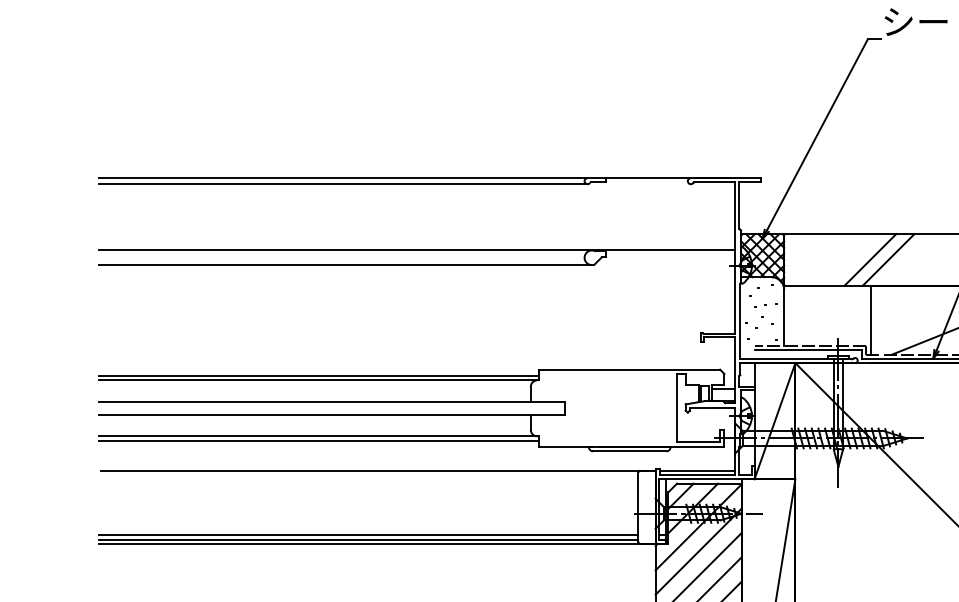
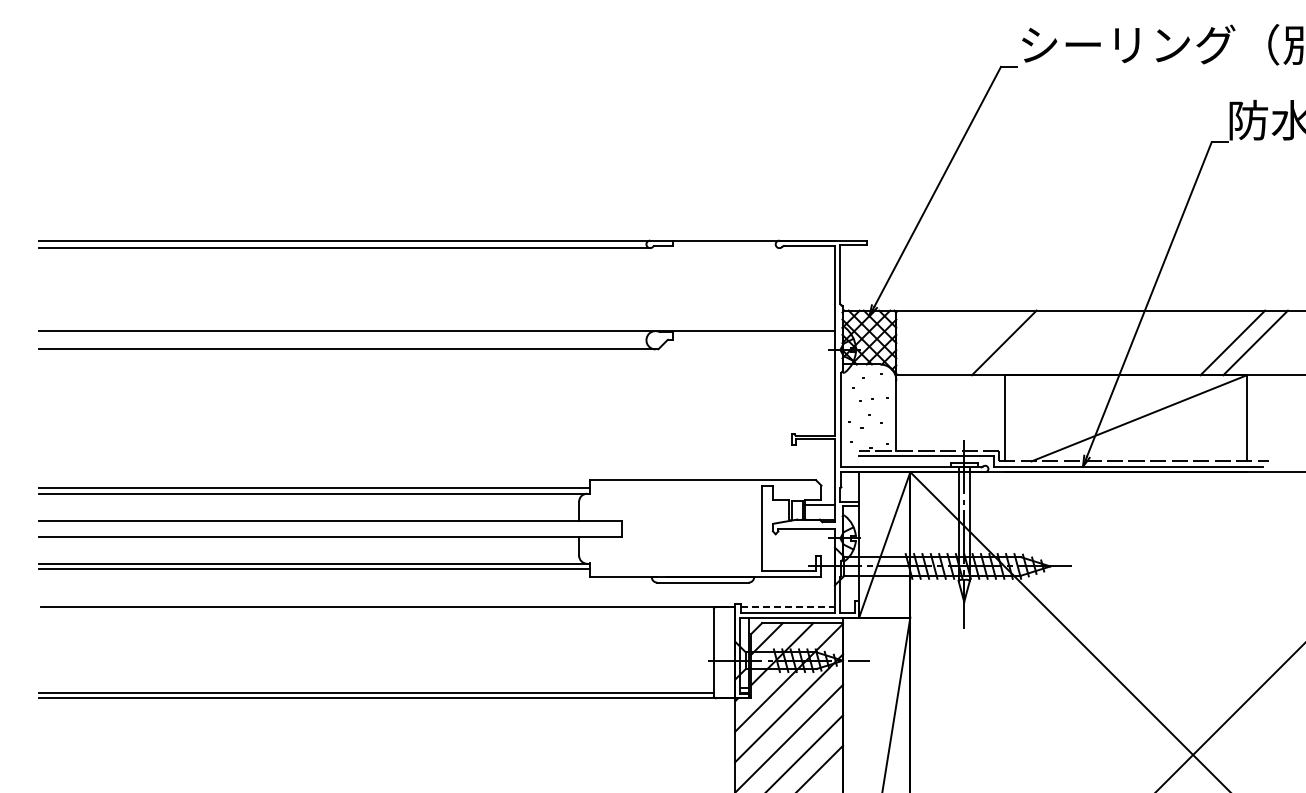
line: (888, 259) -> (1026, 342), removed
line: (698, 470) -> (788, 606), solid -> dashed
line: (368, 535) -> (376, 687), removed

